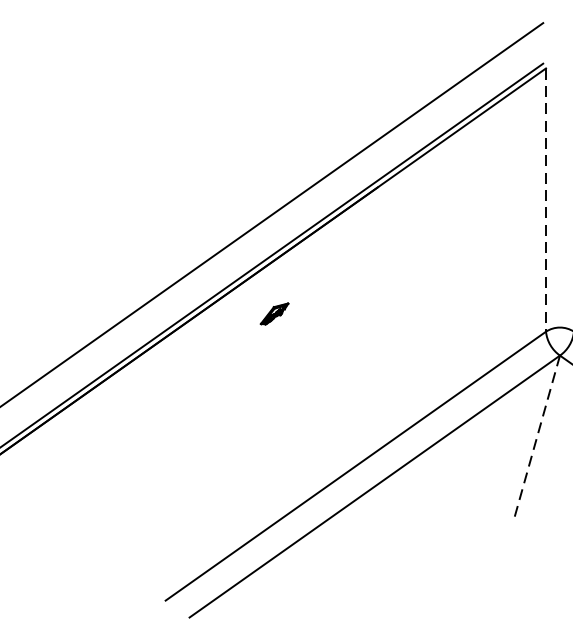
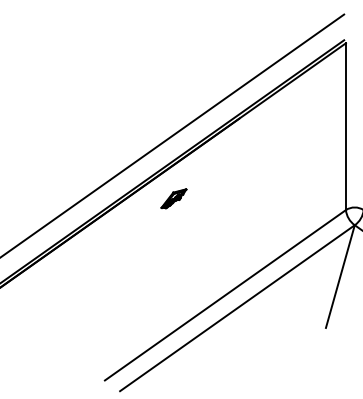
line: (545, 201) -> (345, 127), dashed -> solid
part: (273, 313) -> (173, 198), size x1.43
line: (537, 438) -> (340, 277), dashed -> solid

